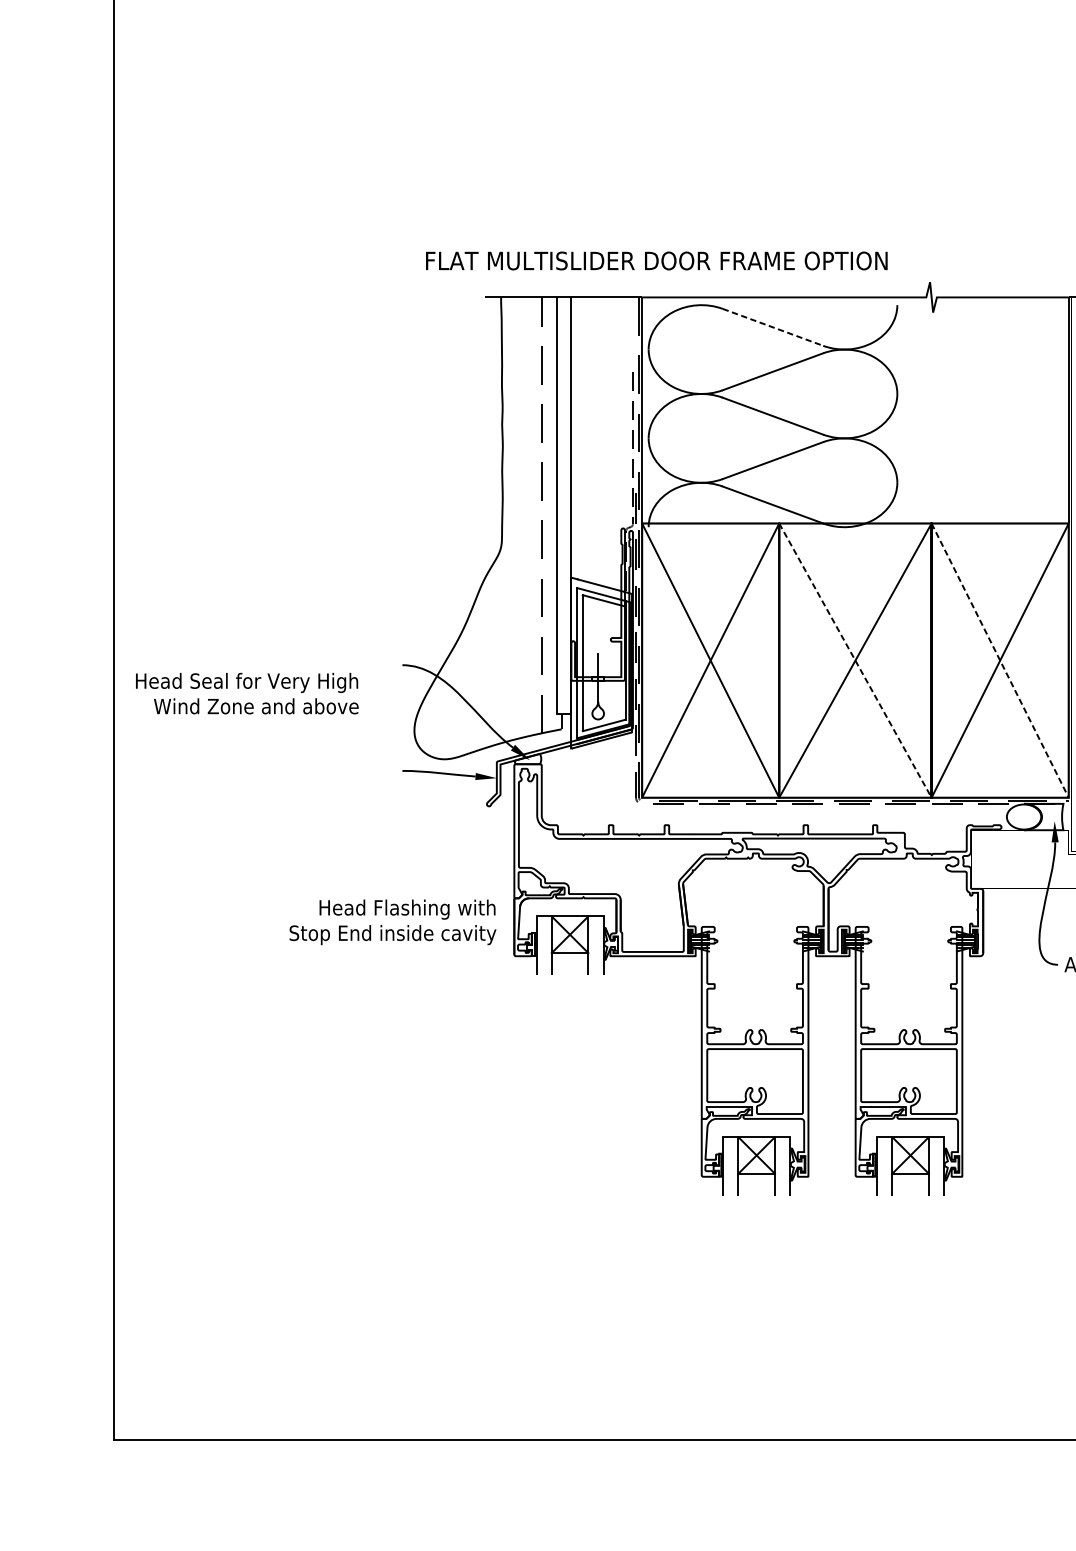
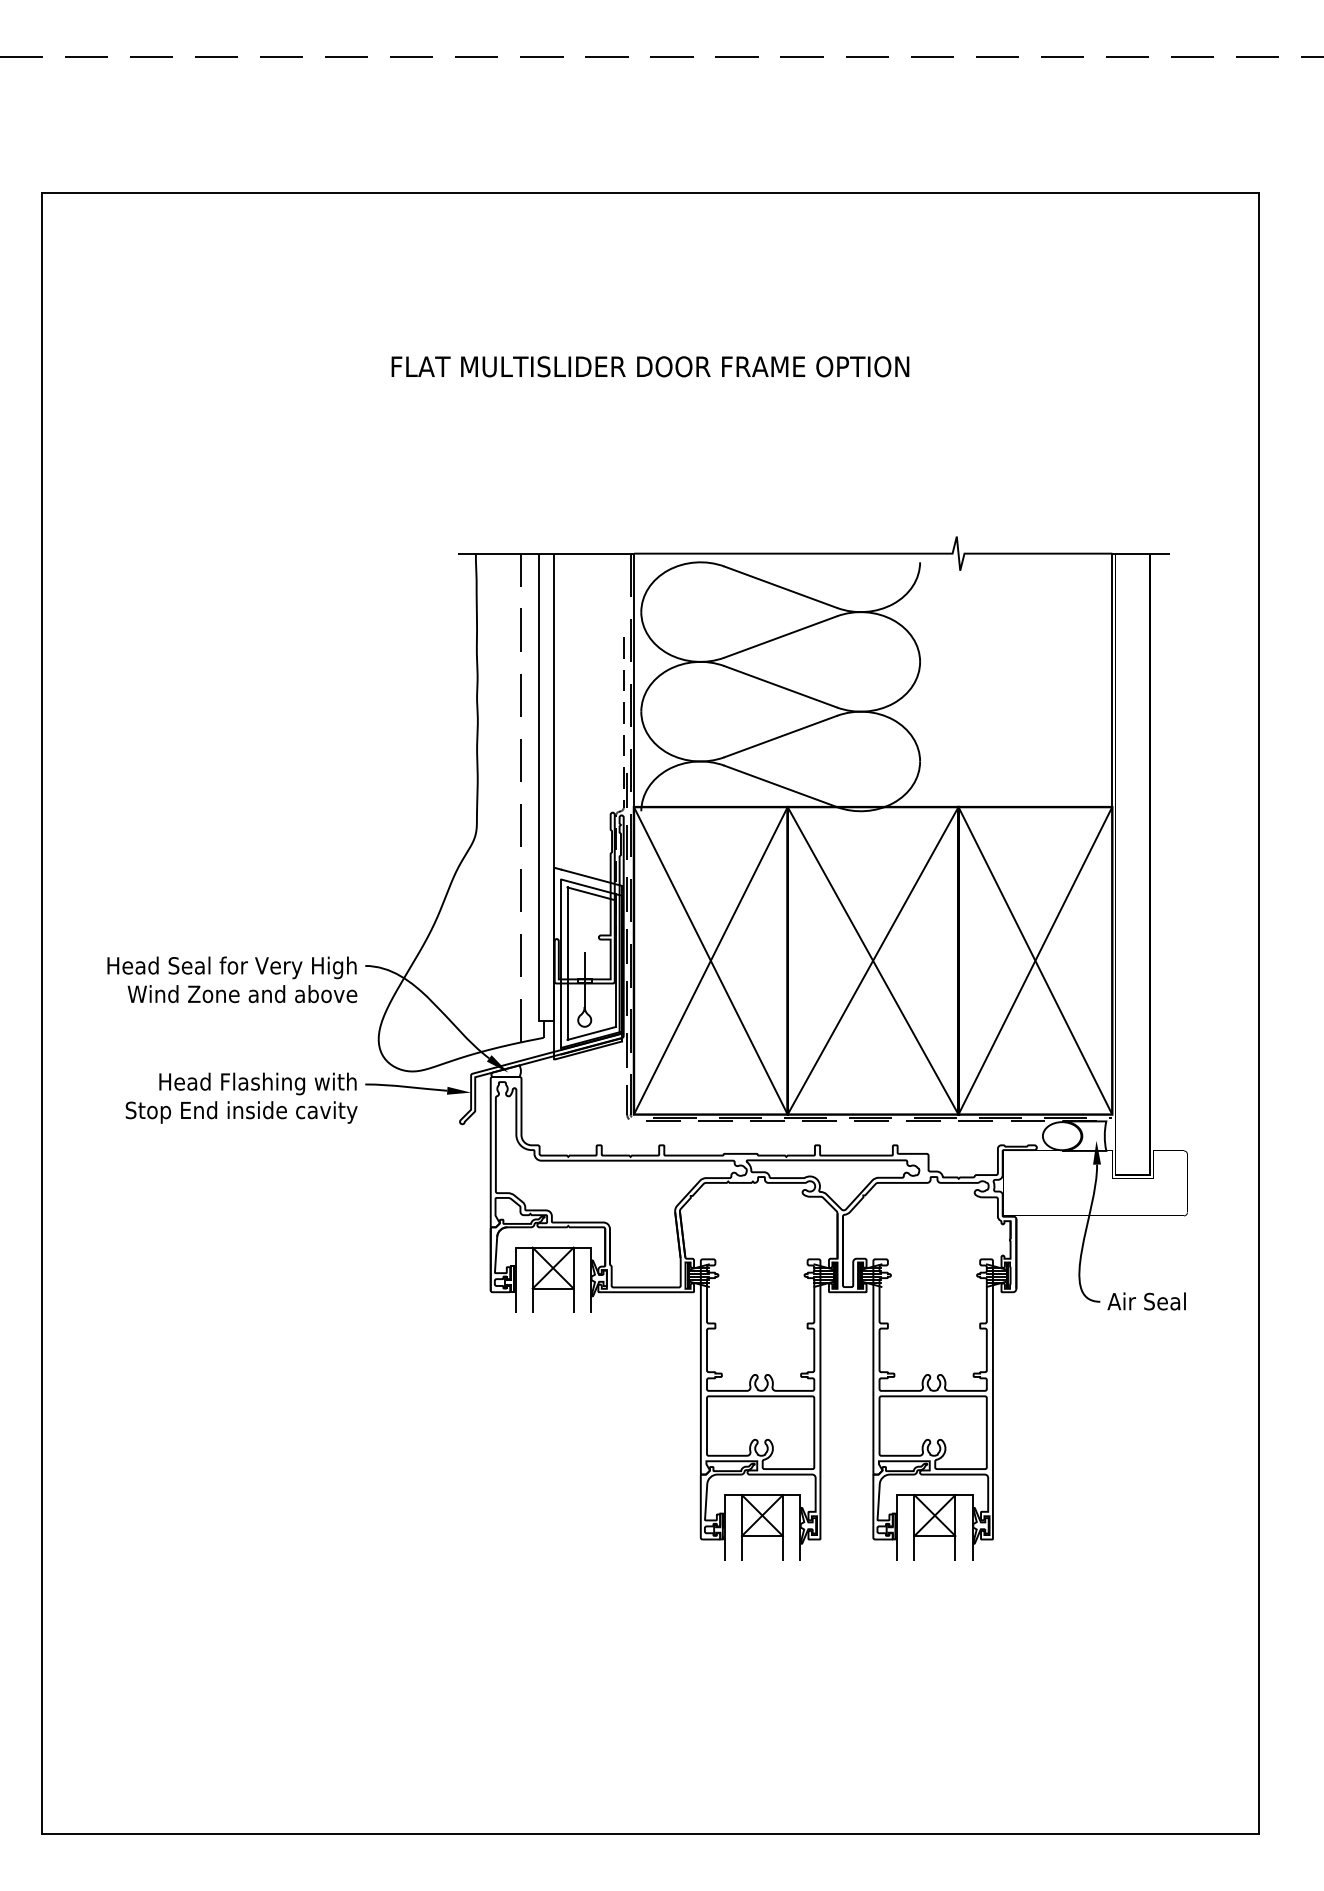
text: (656, 260) -> (650, 366), moved
line: (773, 327) -> (781, 587), dashed -> solid
line: (855, 660) -> (873, 960), dashed -> solid
line: (1000, 660) -> (1035, 960), dashed -> solid
text: (247, 693) -> (232, 979), moved
text: (392, 921) -> (241, 1097), moved

